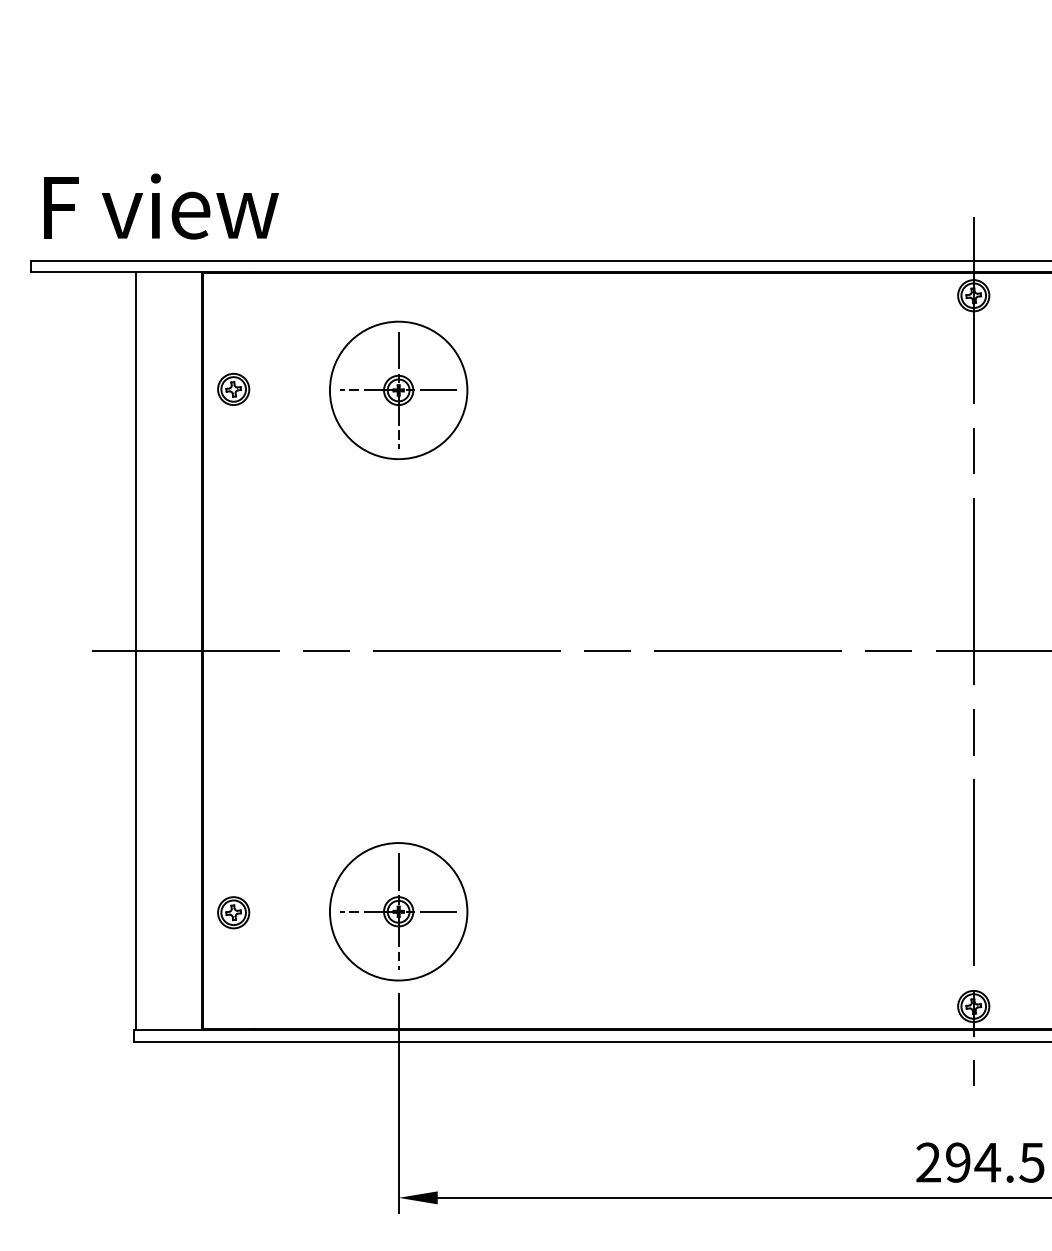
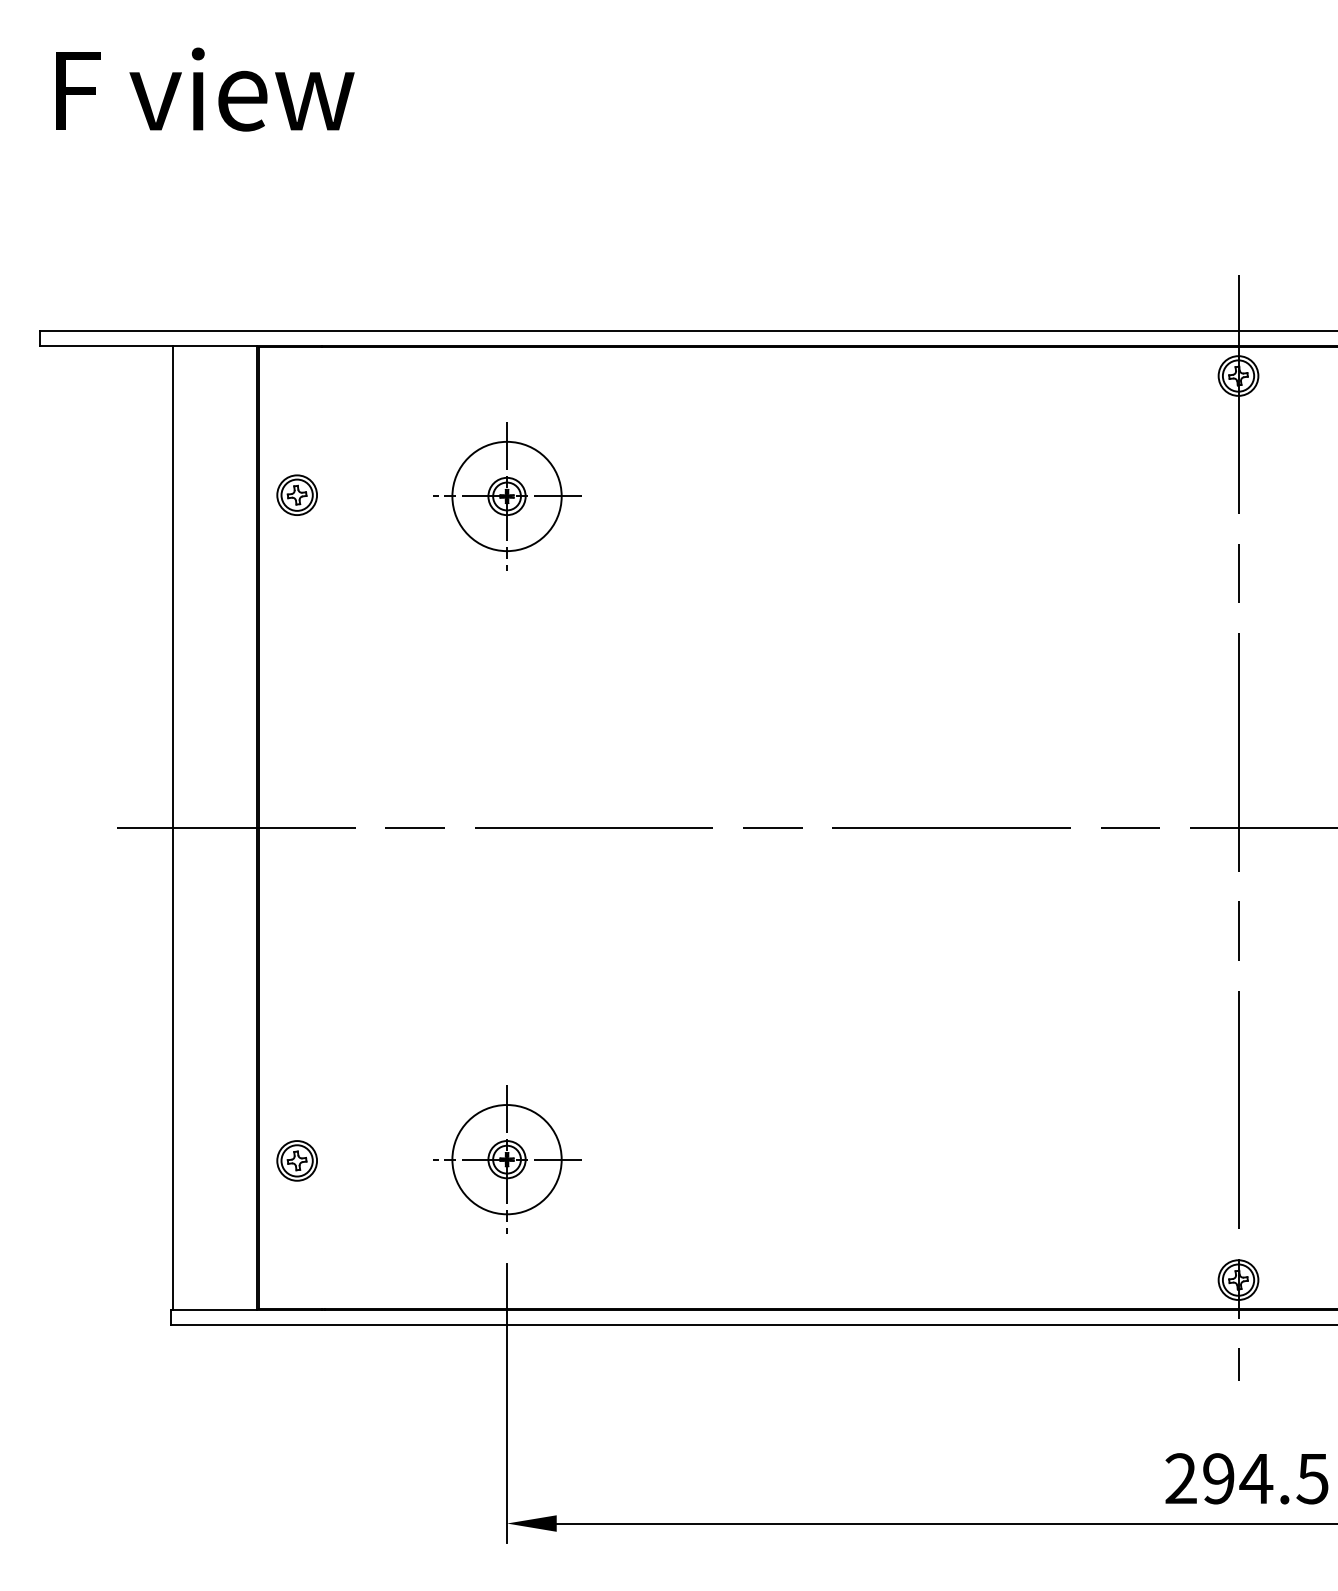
text: (161, 206) -> (205, 89), moved
circle: (398, 390) -> (506, 496), size x0.62
circle: (398, 911) -> (506, 1159), size x0.62

